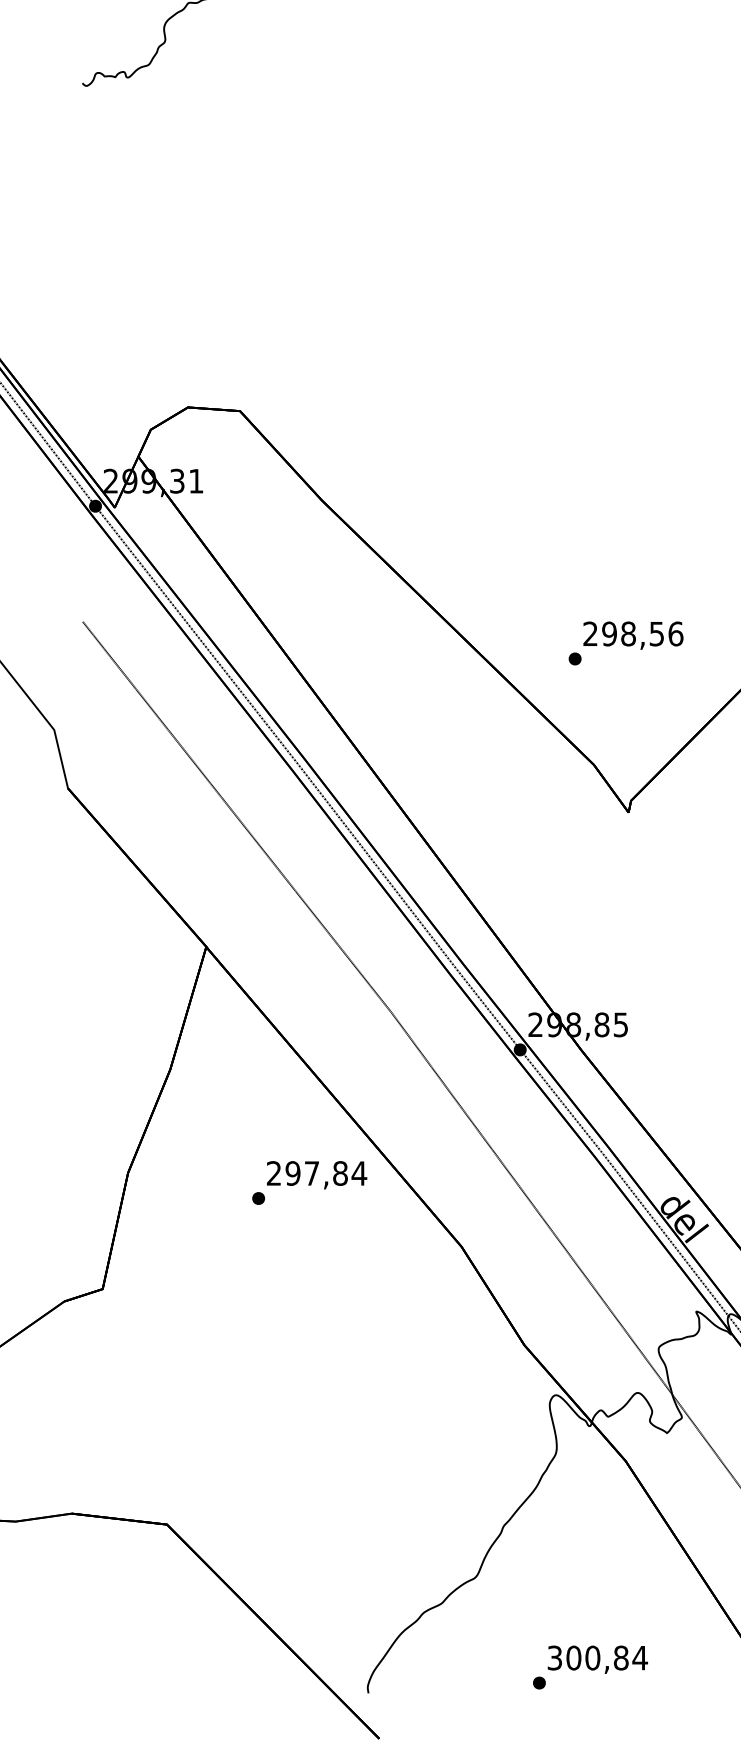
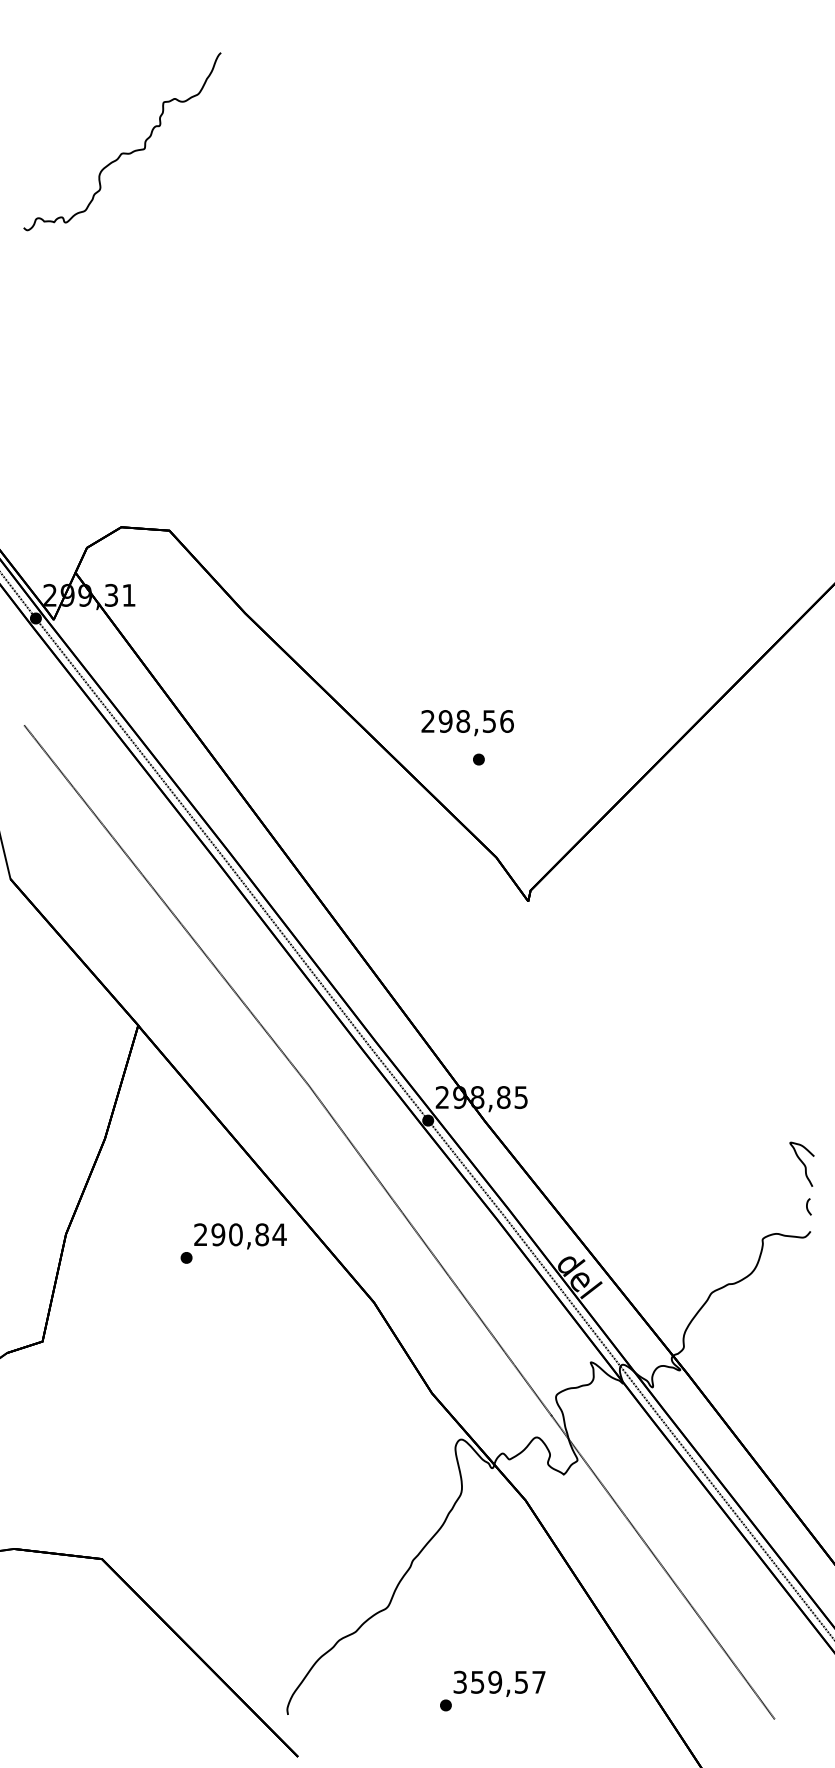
text: (633, 636) -> (467, 723), moved
text: (311, 1173) -> (235, 1234), 297,84 -> 290,84
text: (607, 1657) -> (508, 1681), 300,84 -> 359,57

